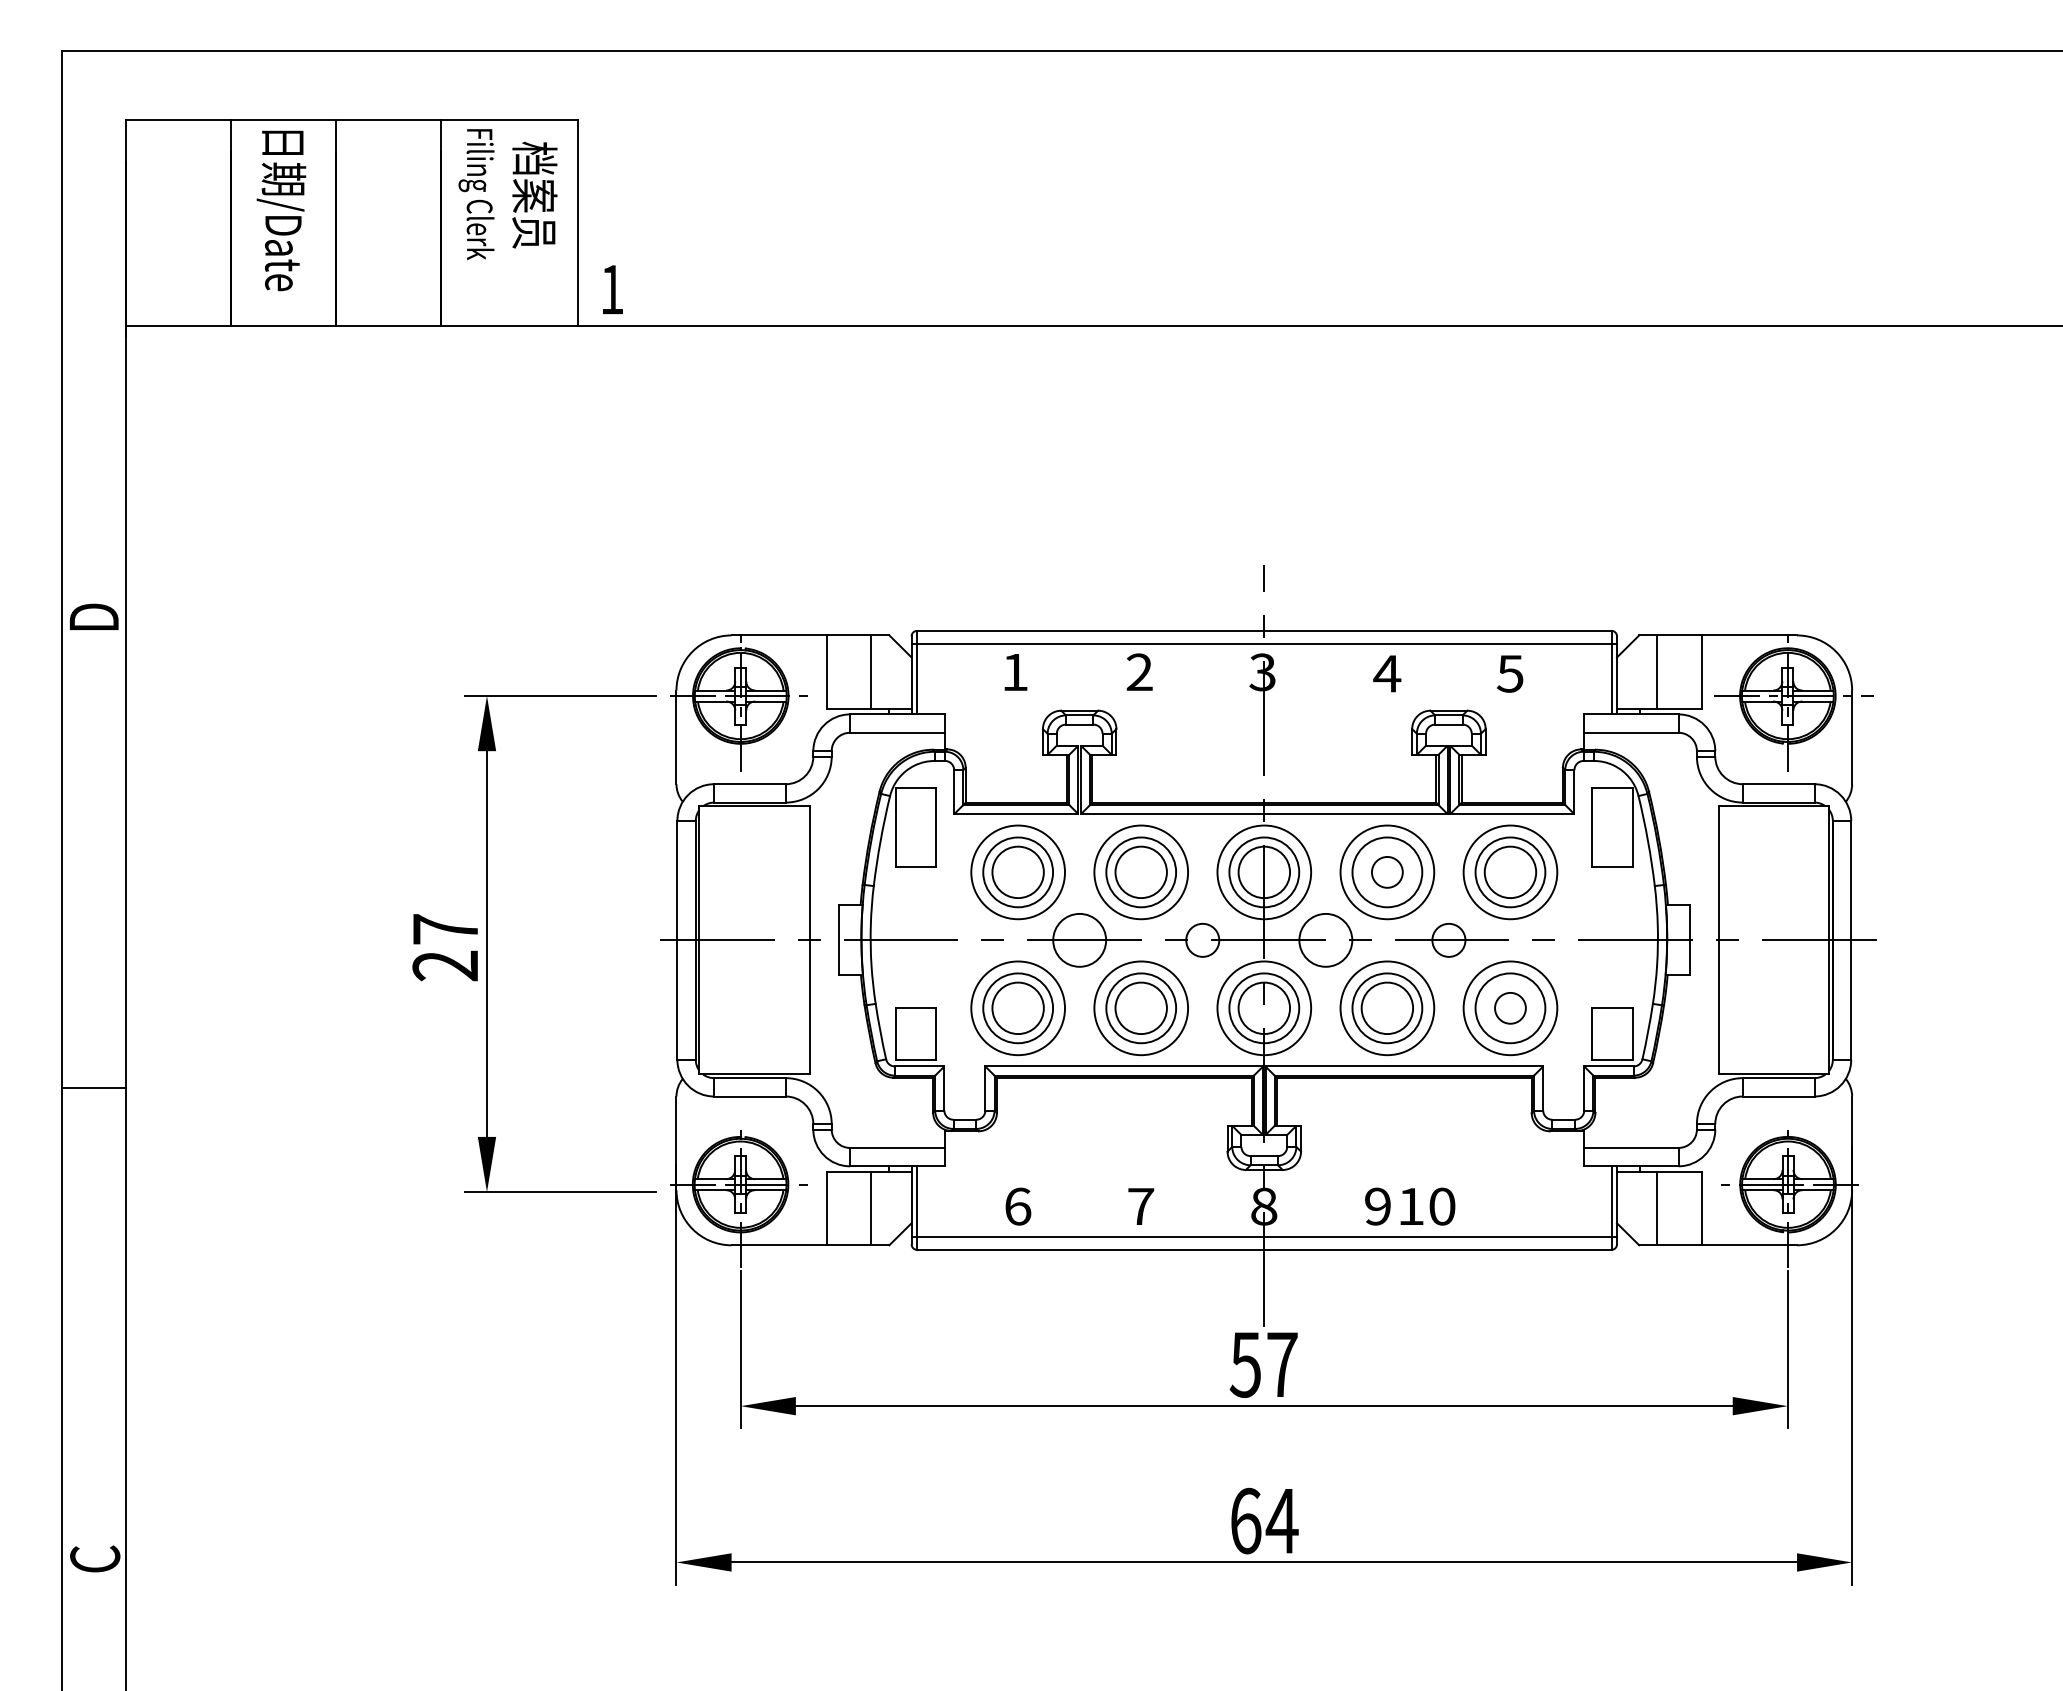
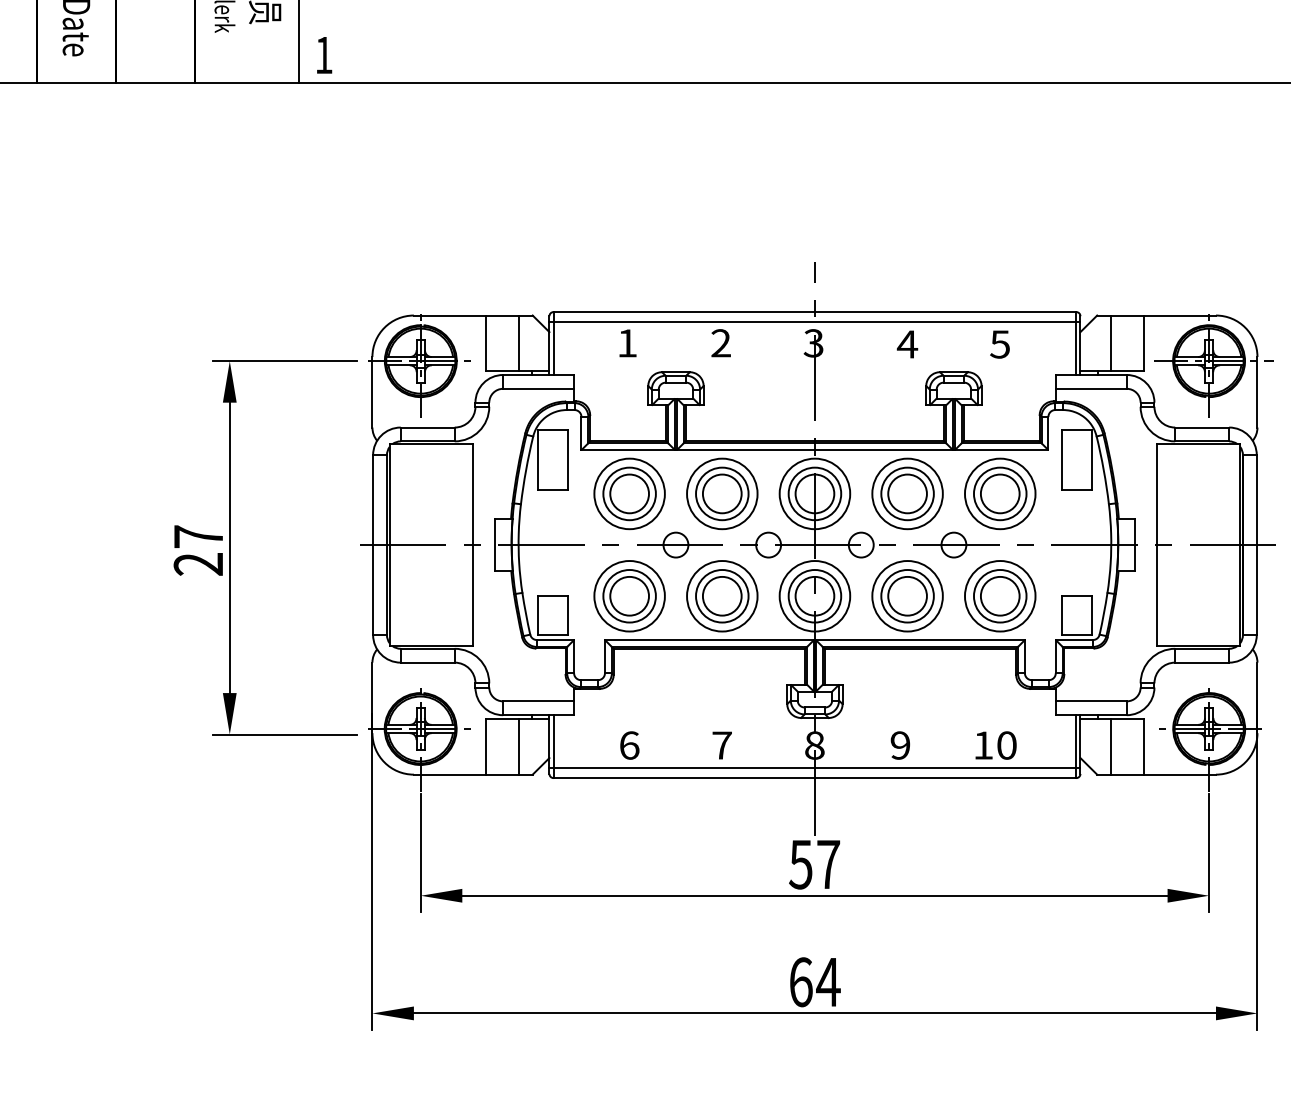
circle: (1387, 872) -> (907, 494), size x1.67
circle: (1079, 939) -> (675, 544), size x0.62
circle: (1325, 939) -> (861, 544), size x0.62
circle: (1510, 1008) -> (1000, 596), size x1.67
text: (1427, 1206) -> (995, 745), moved

